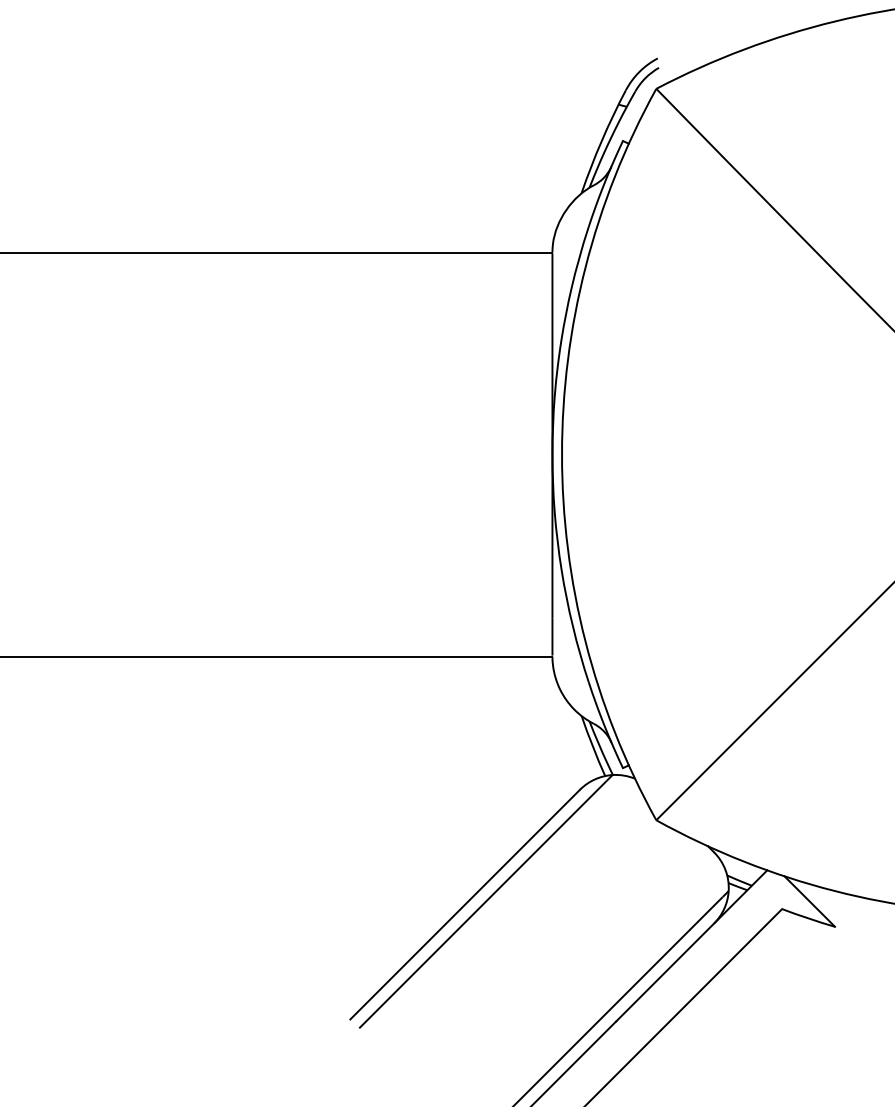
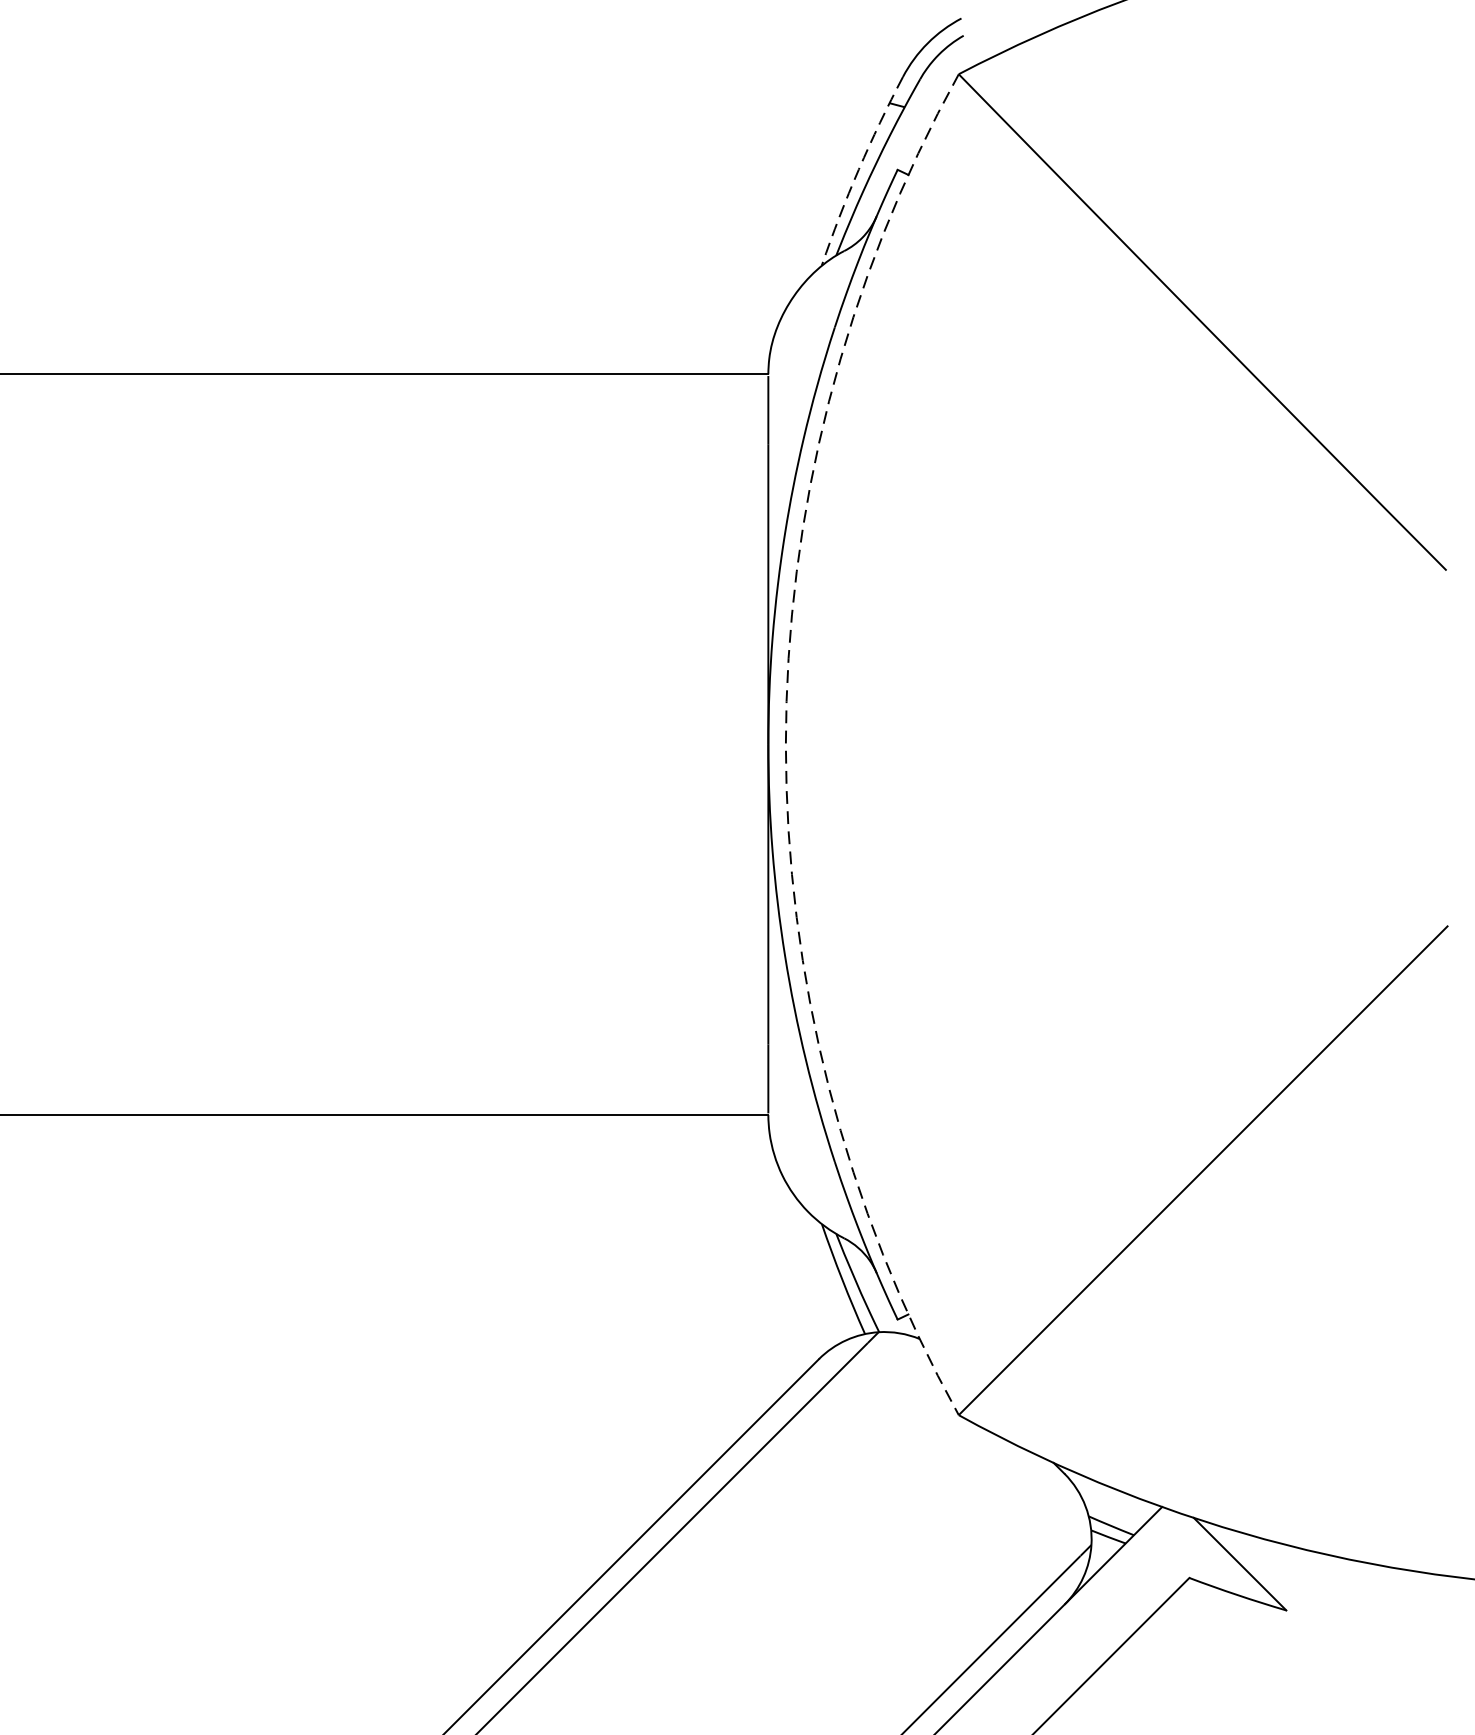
arc: (601, 140) -> (858, 168), solid -> dashed
arc: (562, 454) -> (786, 744), solid -> dashed

